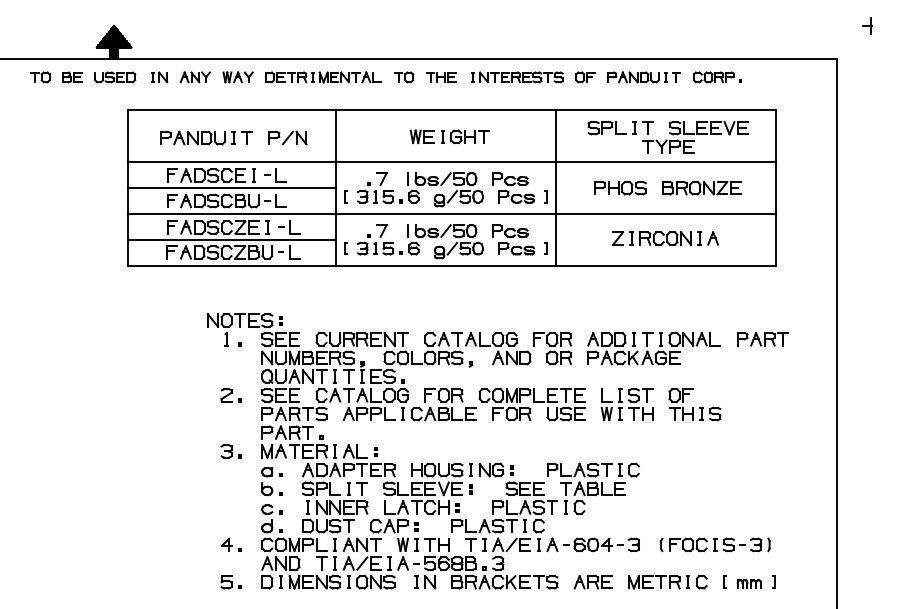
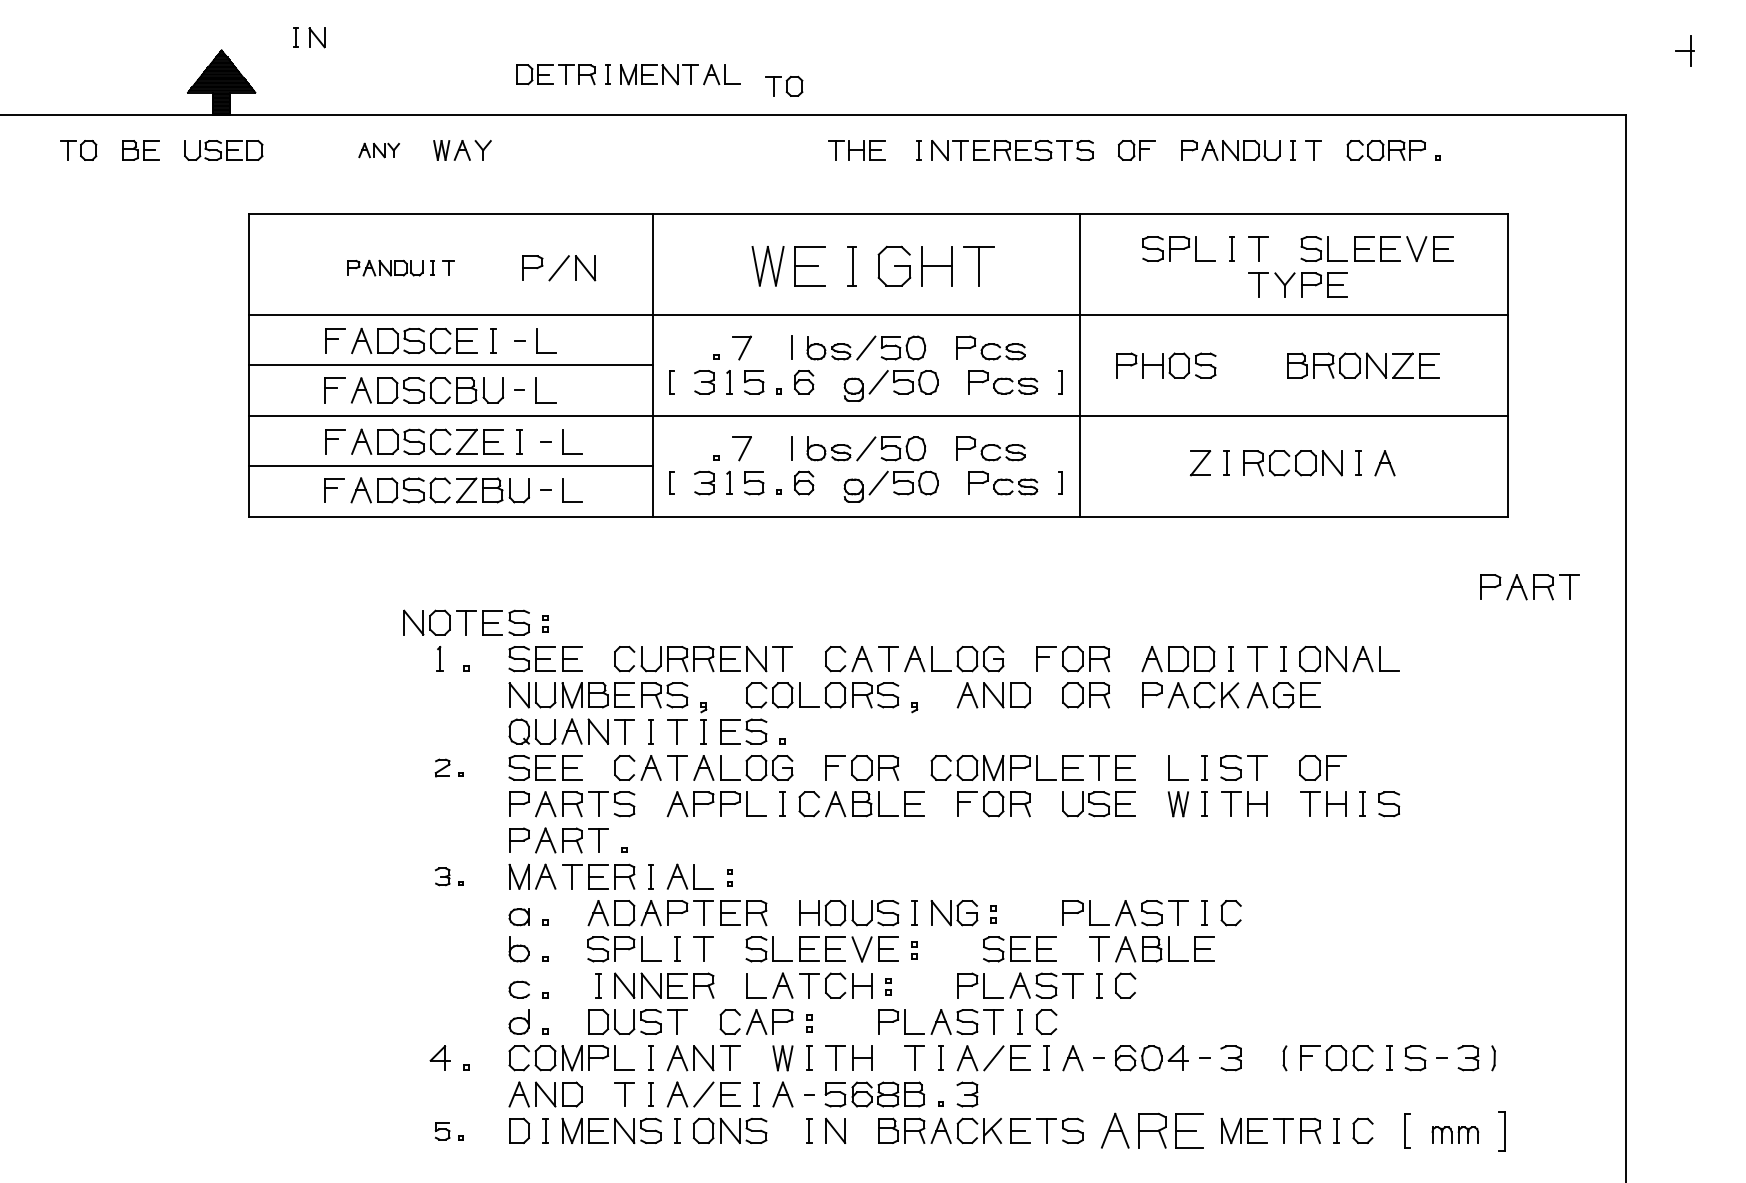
part: (159, 77) -> (309, 38), moved
part: (194, 77) -> (377, 150), size x0.7
part: (323, 77) -> (628, 74), moved
part: (404, 77) -> (785, 86), moved
part: (449, 136) -> (873, 265), size x1.6
part: (206, 137) -> (401, 267), size x0.6
part: (620, 187) -> (1166, 364), moved
part: (762, 339) -> (1529, 587), moved
part: (230, 395) -> (447, 768), size x0.7
part: (230, 451) -> (447, 876), size x0.7
part: (724, 581) -> (1407, 1129), size x1.4
part: (773, 581) -> (1502, 1129), size x1.6
part: (230, 582) -> (447, 1131), size x0.7
part: (592, 582) -> (1150, 1131), size x1.4

